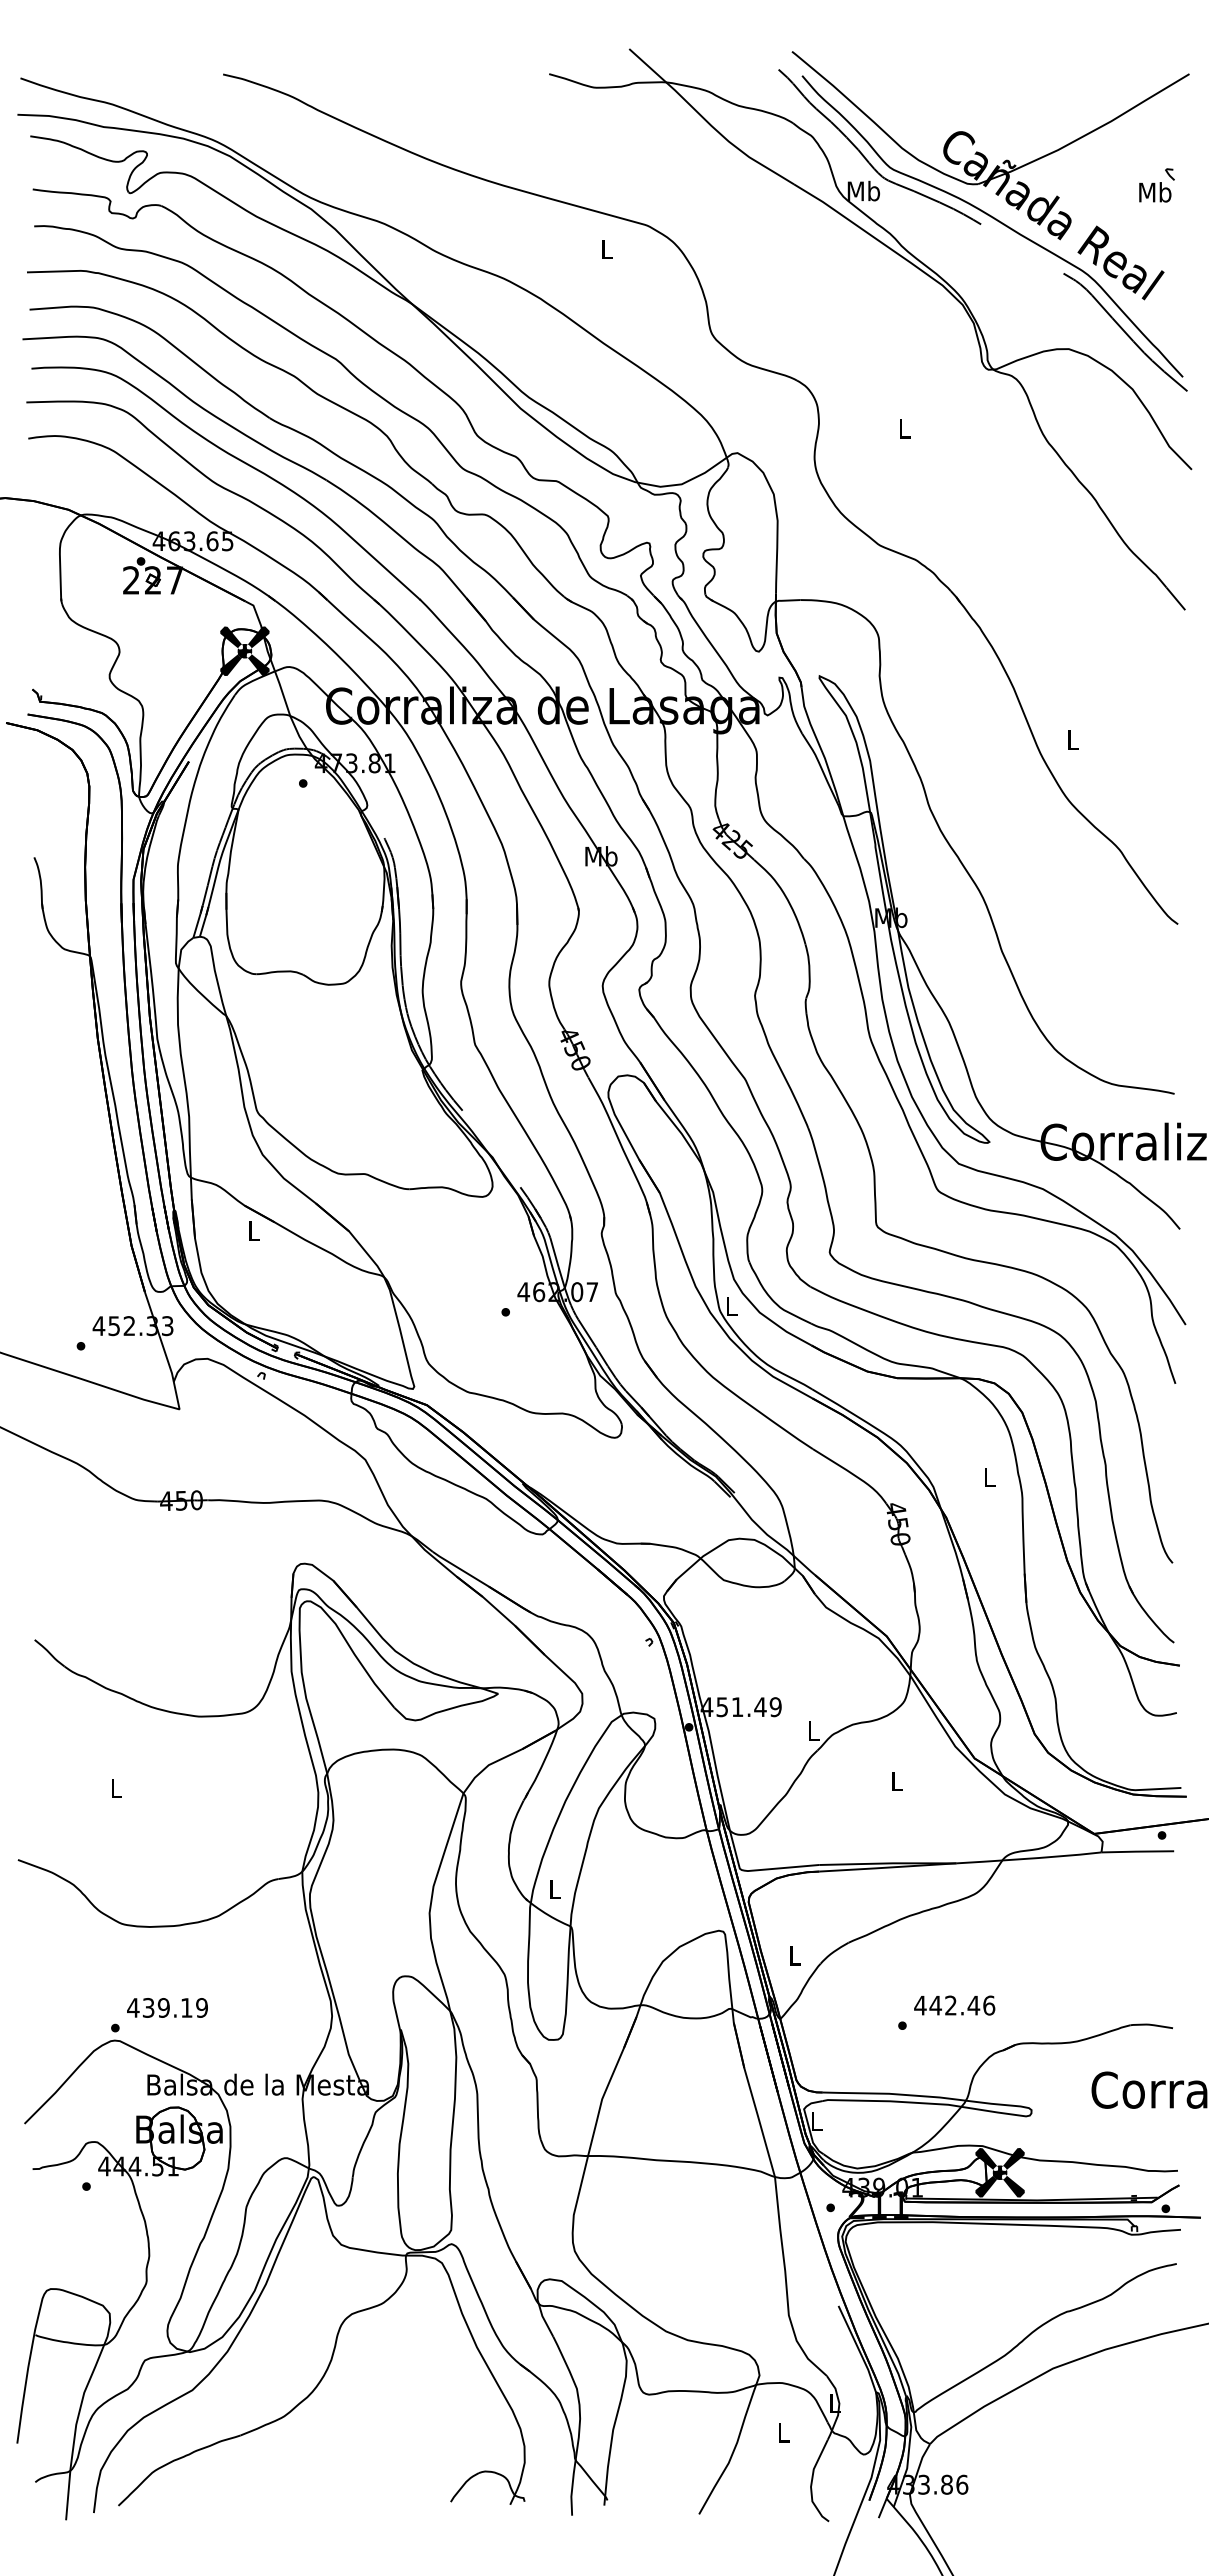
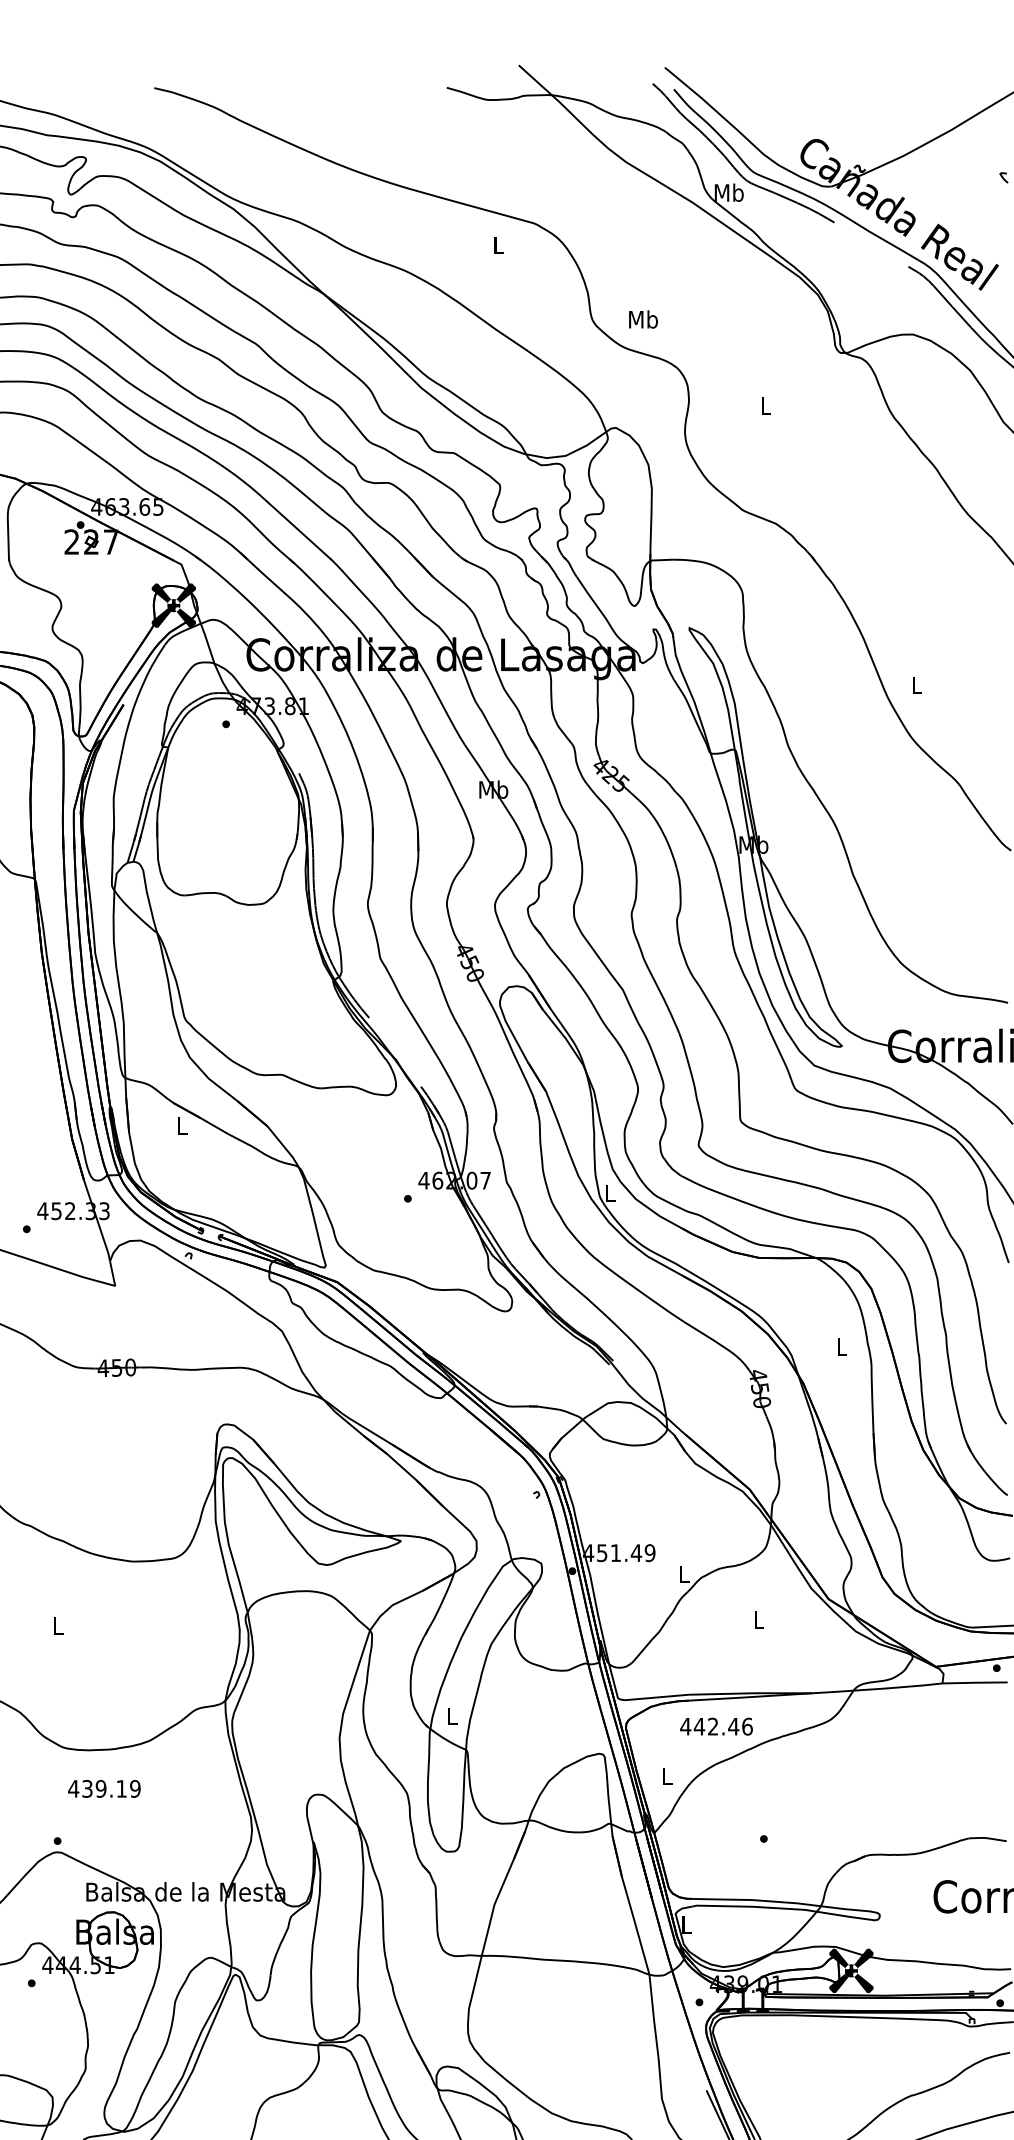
text: (1155, 192) -> (643, 319), moved
text: (954, 2005) -> (716, 1726), moved
text: (167, 2007) -> (104, 1788), moved

